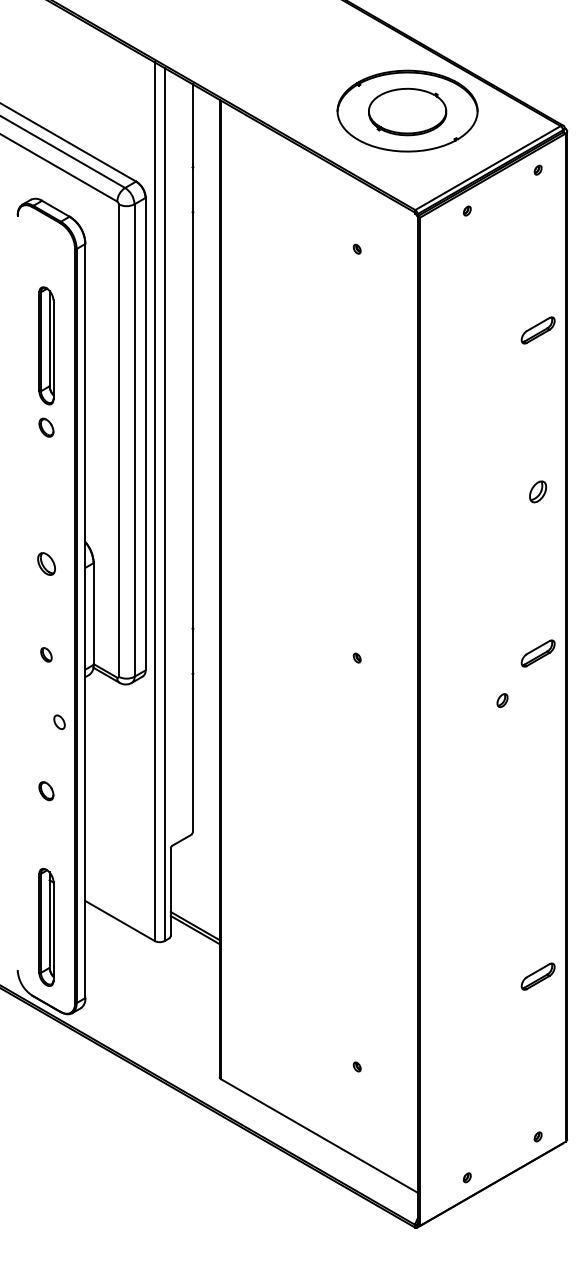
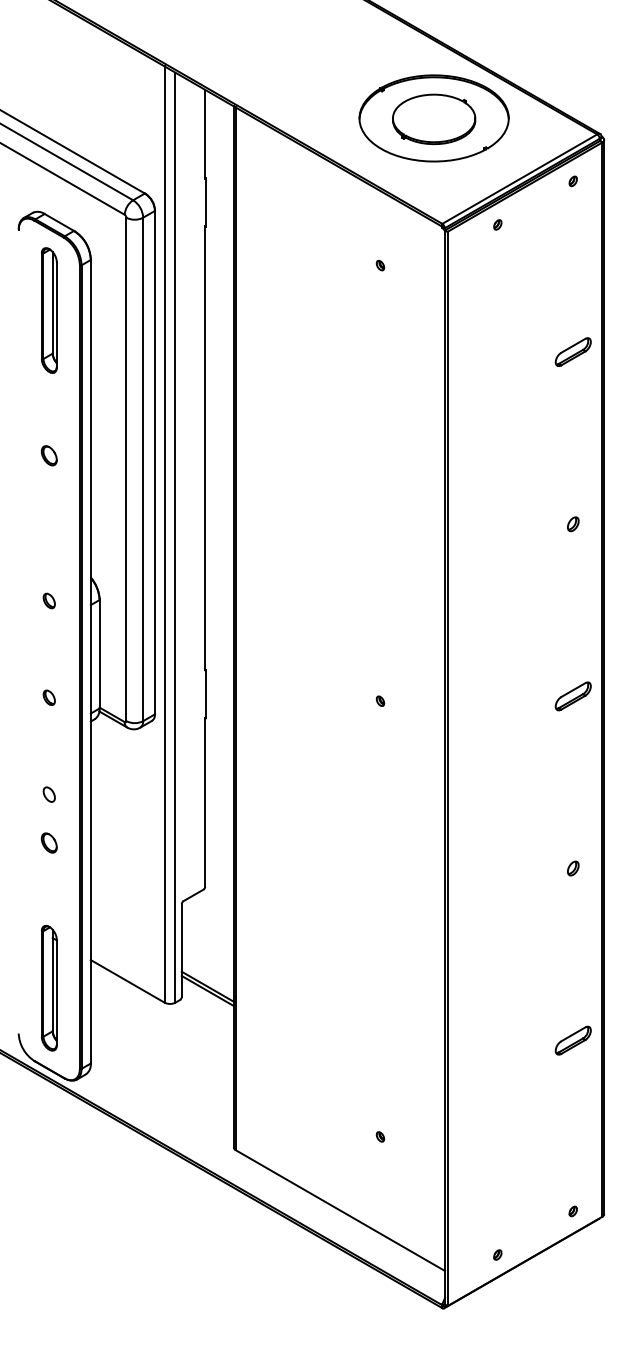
part: (45, 345) -> (48, 310), moved
part: (538, 492) -> (573, 524), size x0.62
part: (45, 563) -> (48, 600), size x0.62
part: (502, 700) -> (573, 868), moved
part: (58, 722) -> (48, 794), moved

